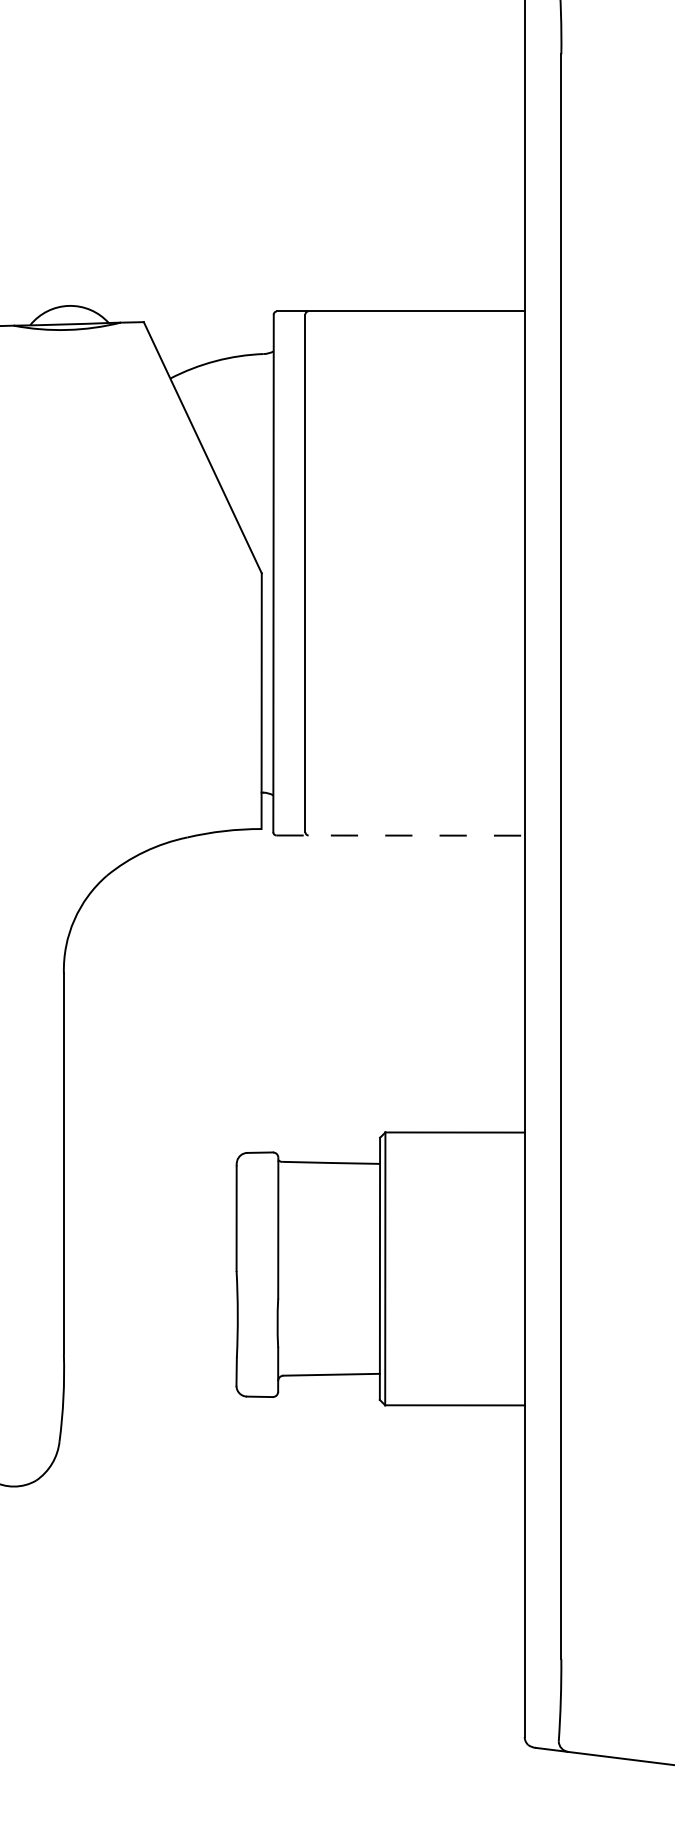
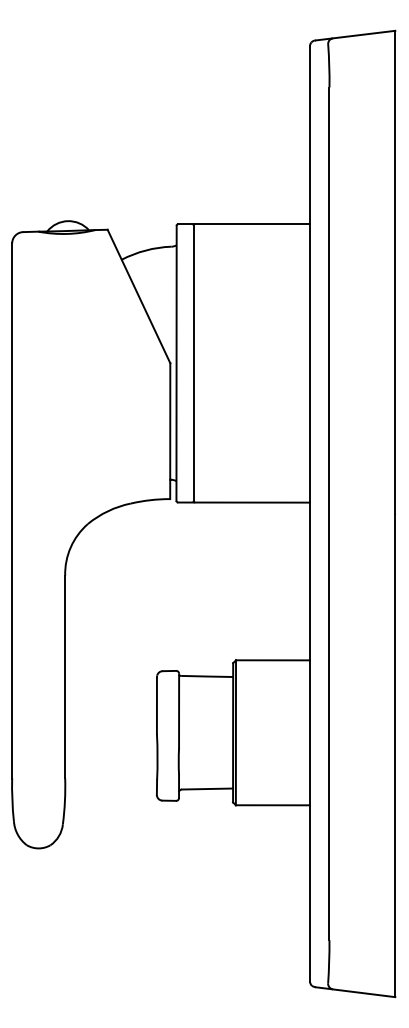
line: (401, 835) -> (244, 502), dashed -> solid

